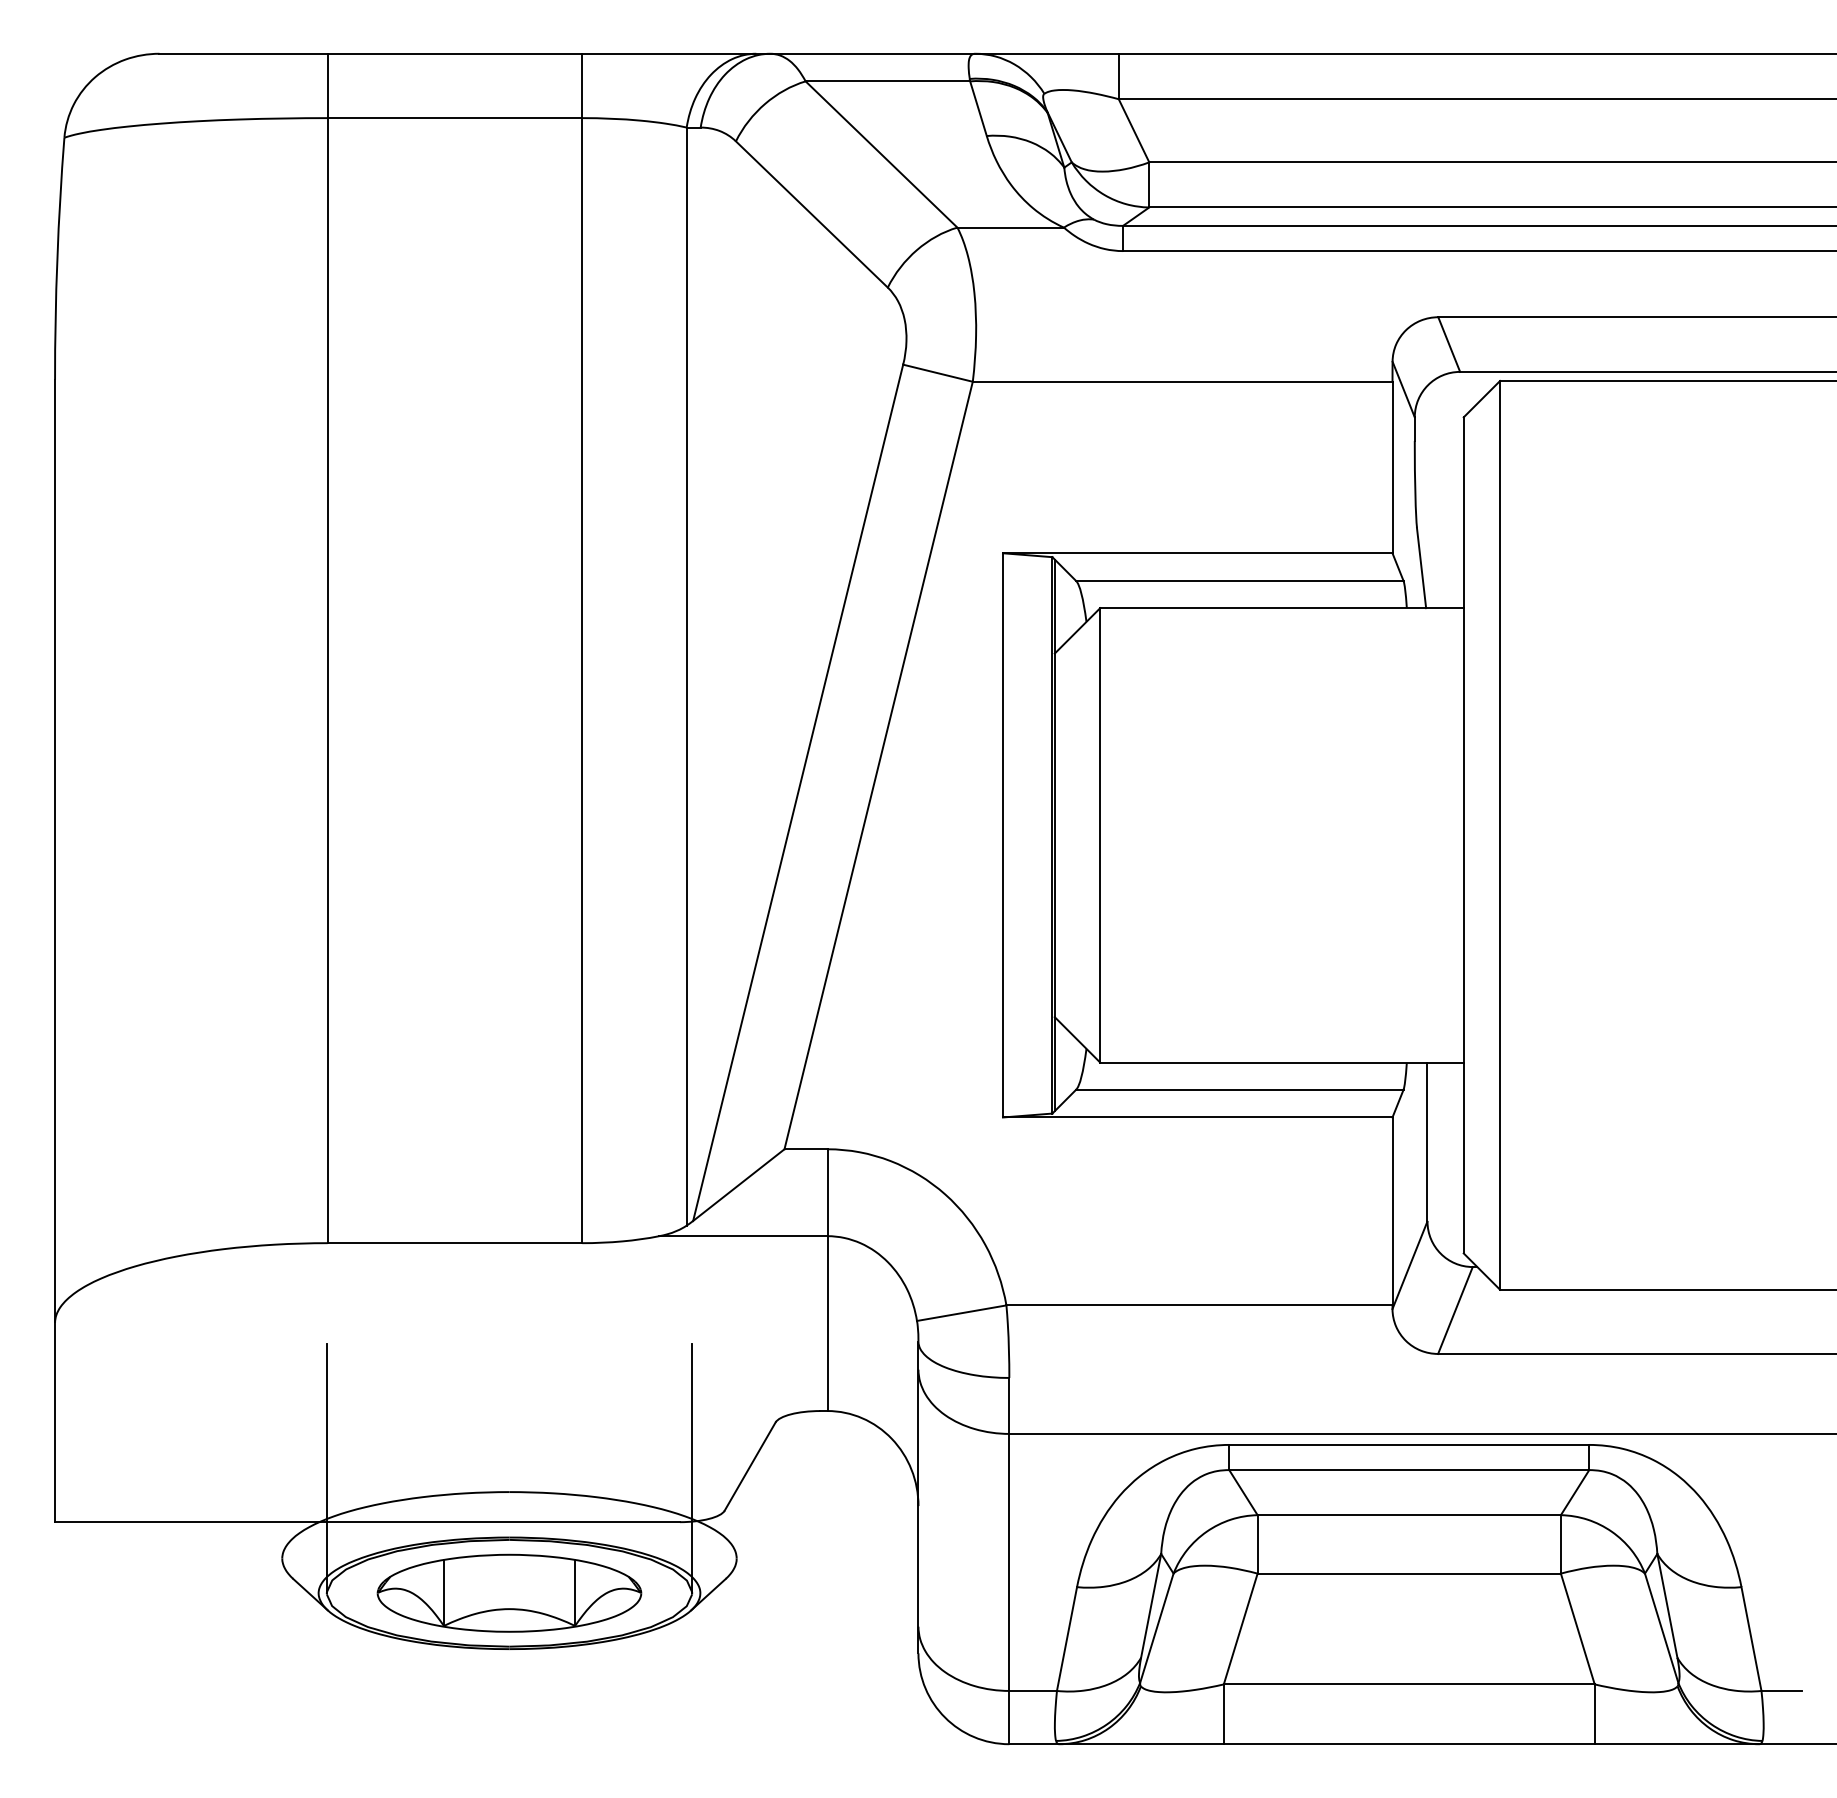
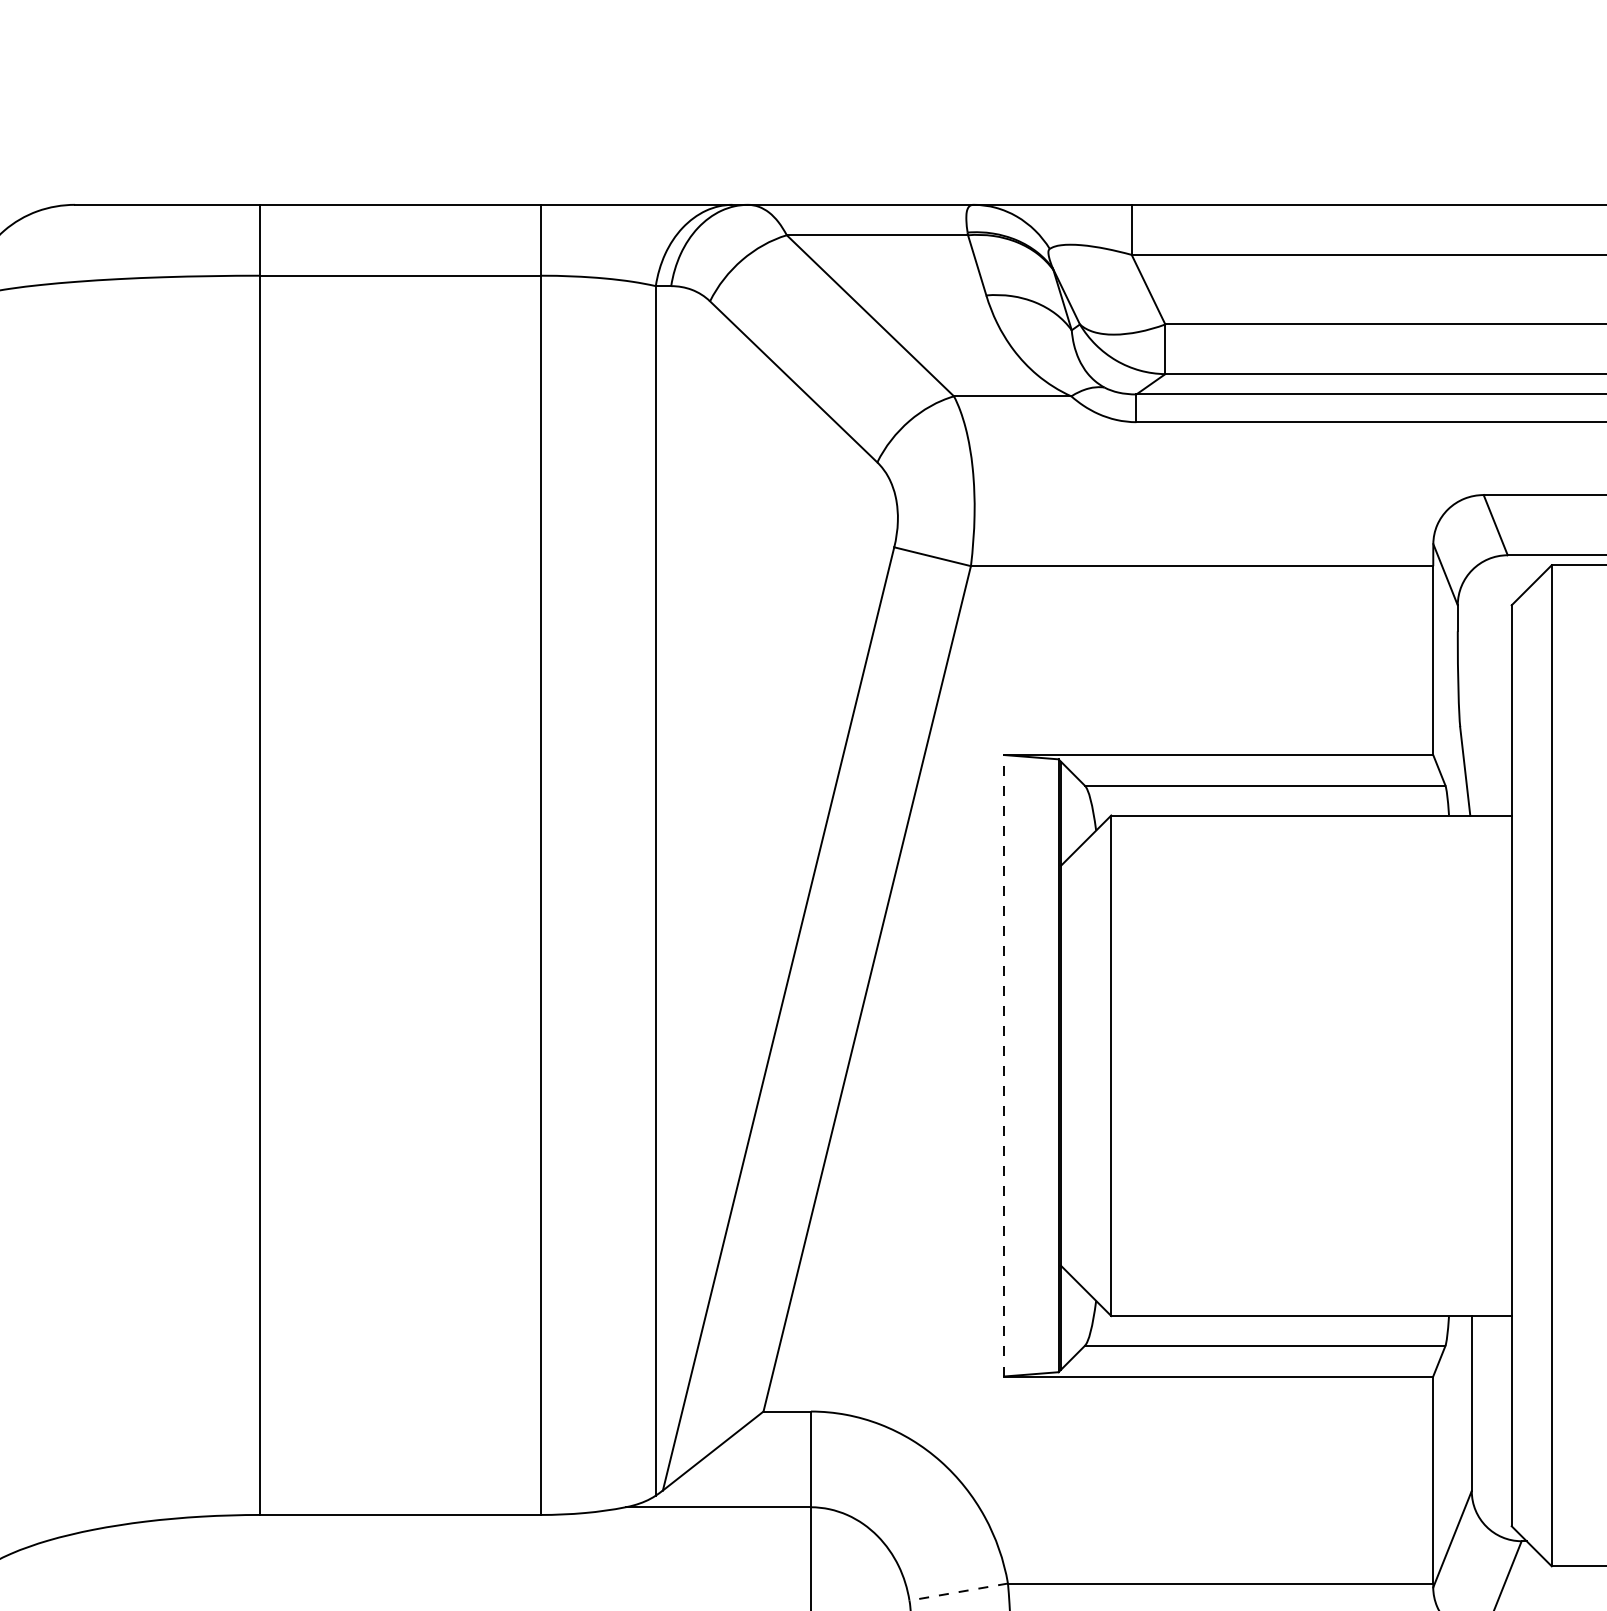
line: (1002, 834) -> (1003, 1064), solid -> dashed
line: (961, 1313) -> (958, 1592), solid -> dashed

